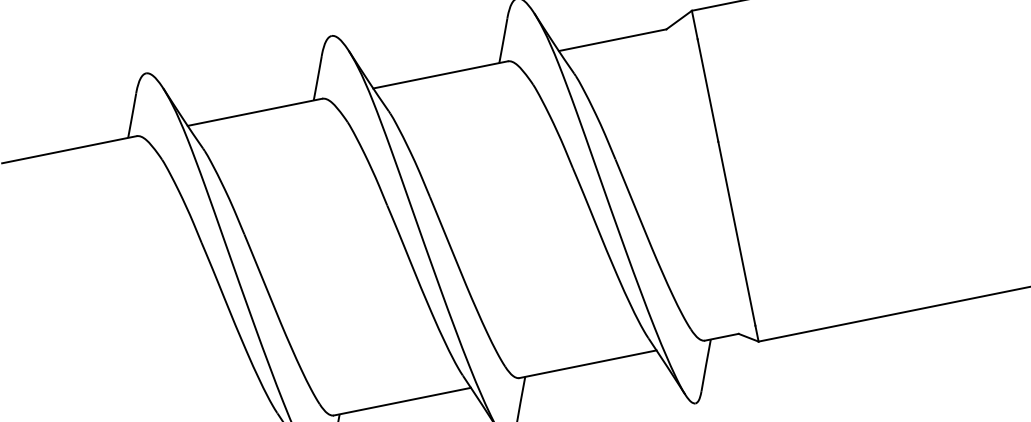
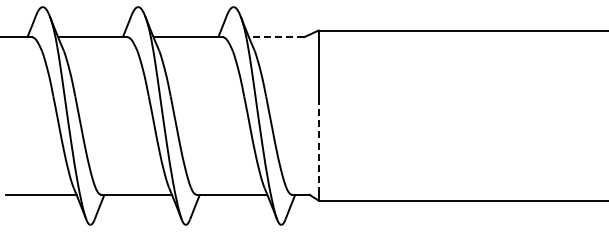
line: (612, 40) -> (276, 37), solid -> dashed
line: (736, 234) -> (318, 145), solid -> dashed

